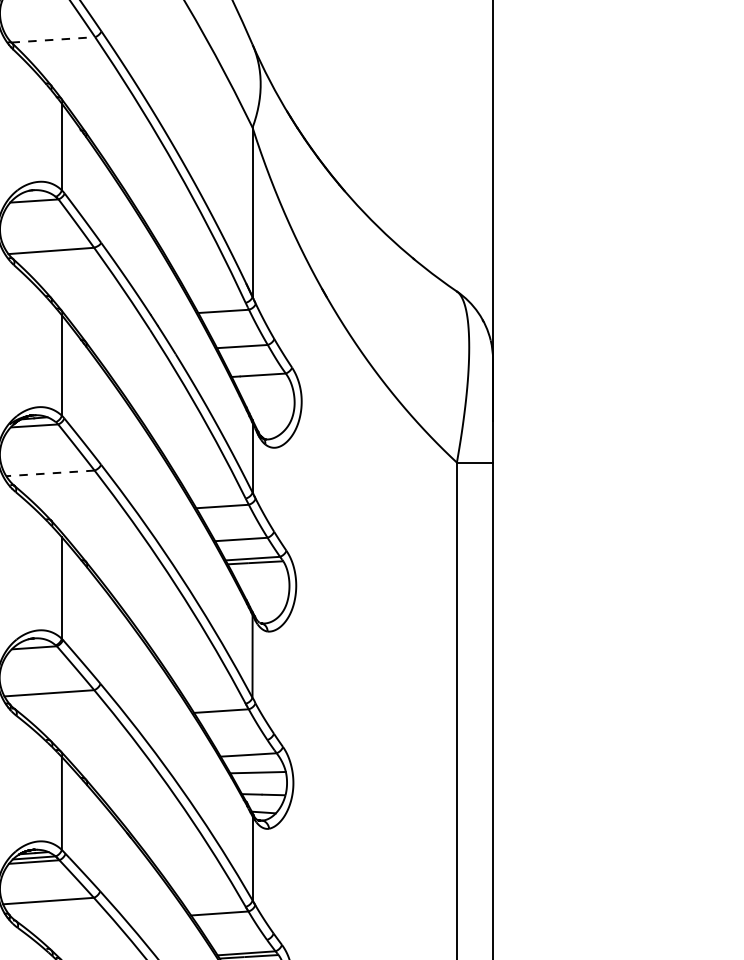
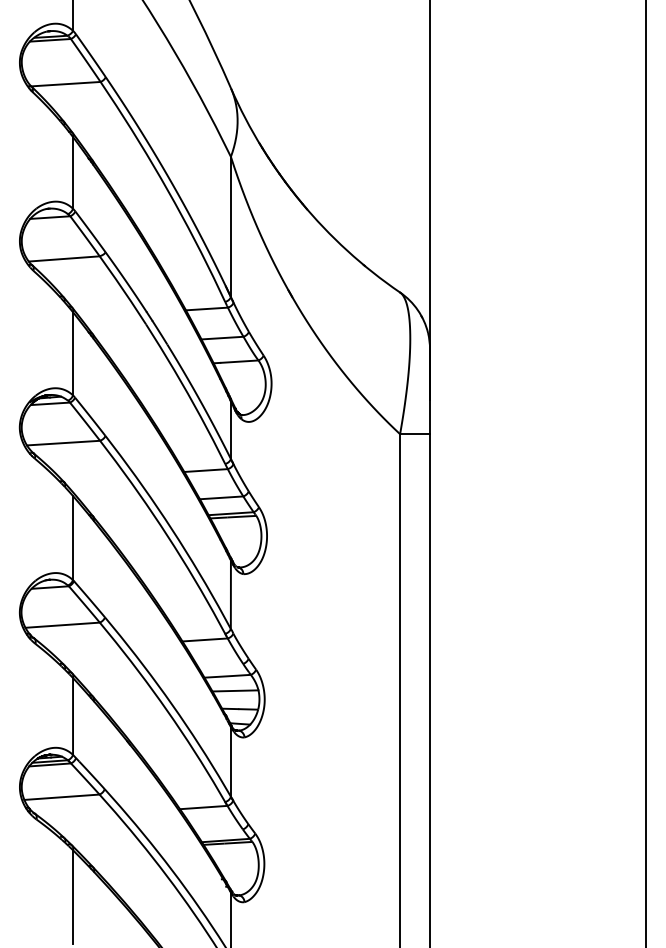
line: (52, 40) -> (65, 84), dashed -> solid
line: (50, 473) -> (63, 443), dashed -> solid

